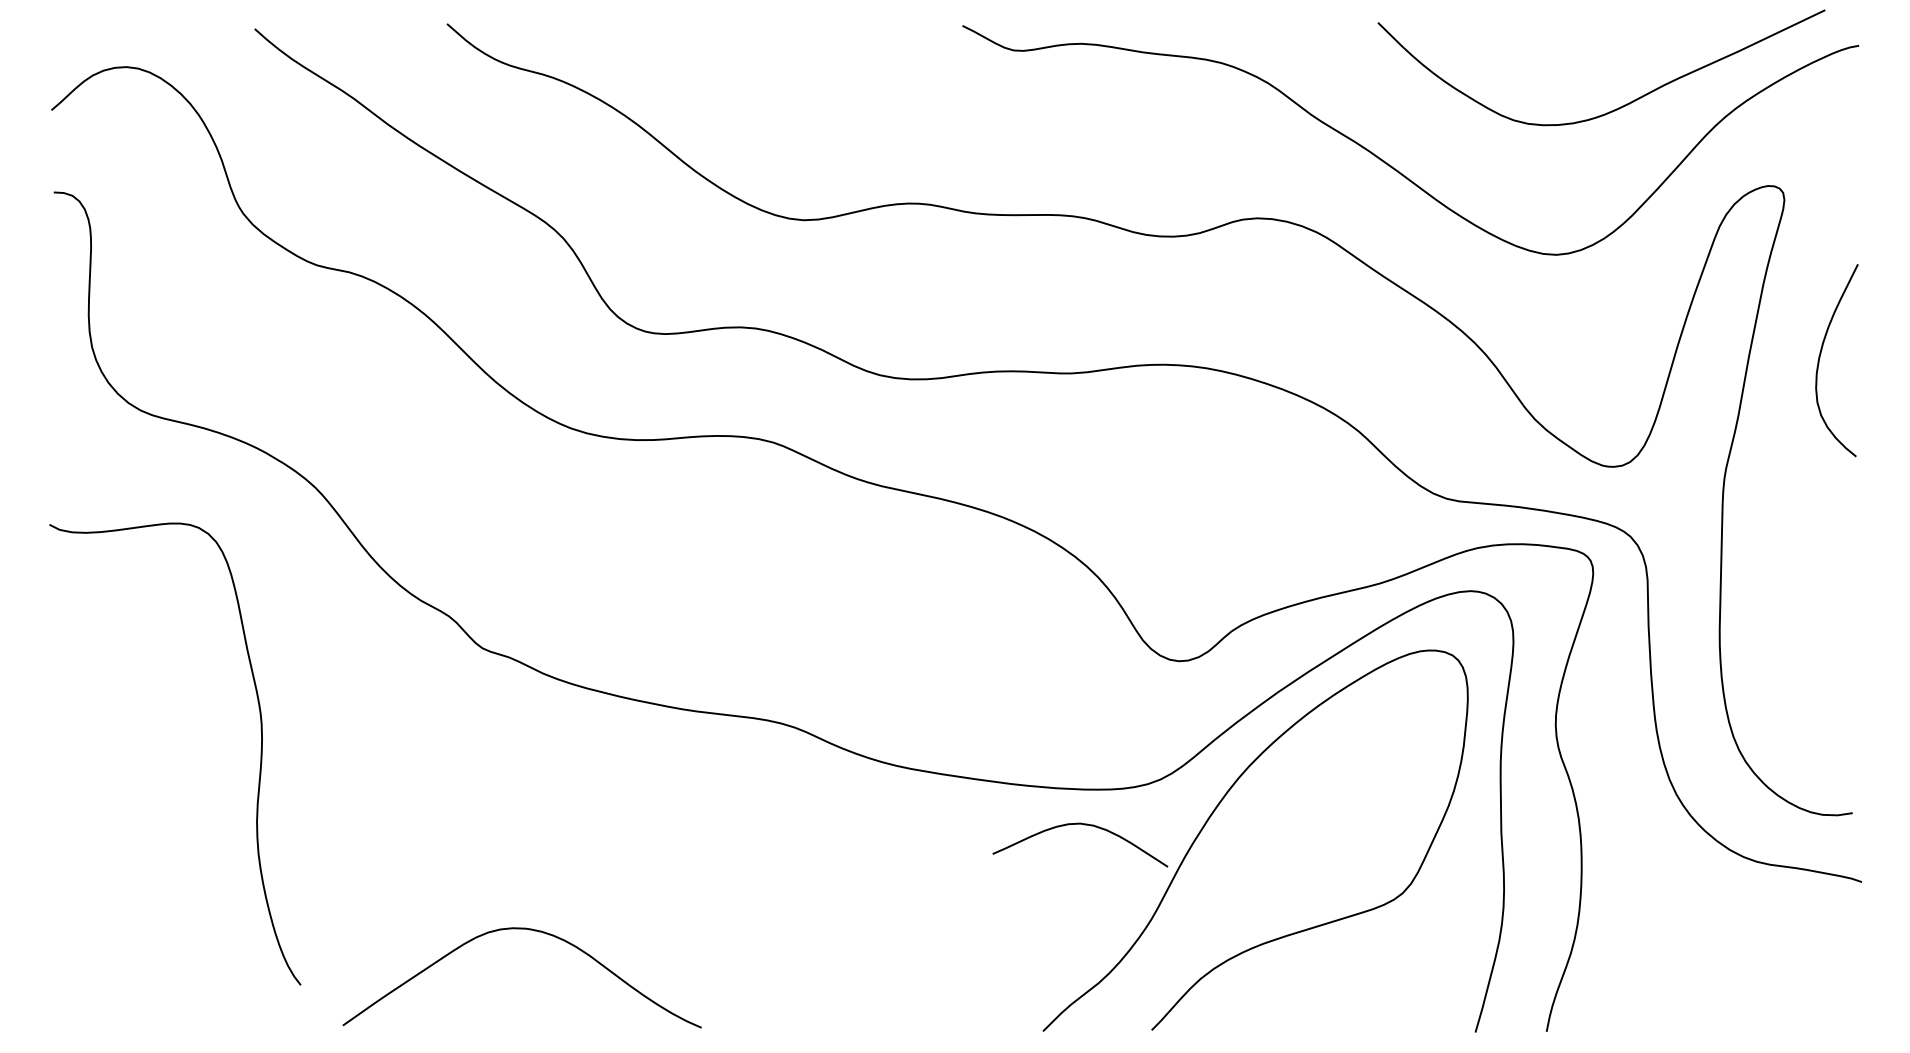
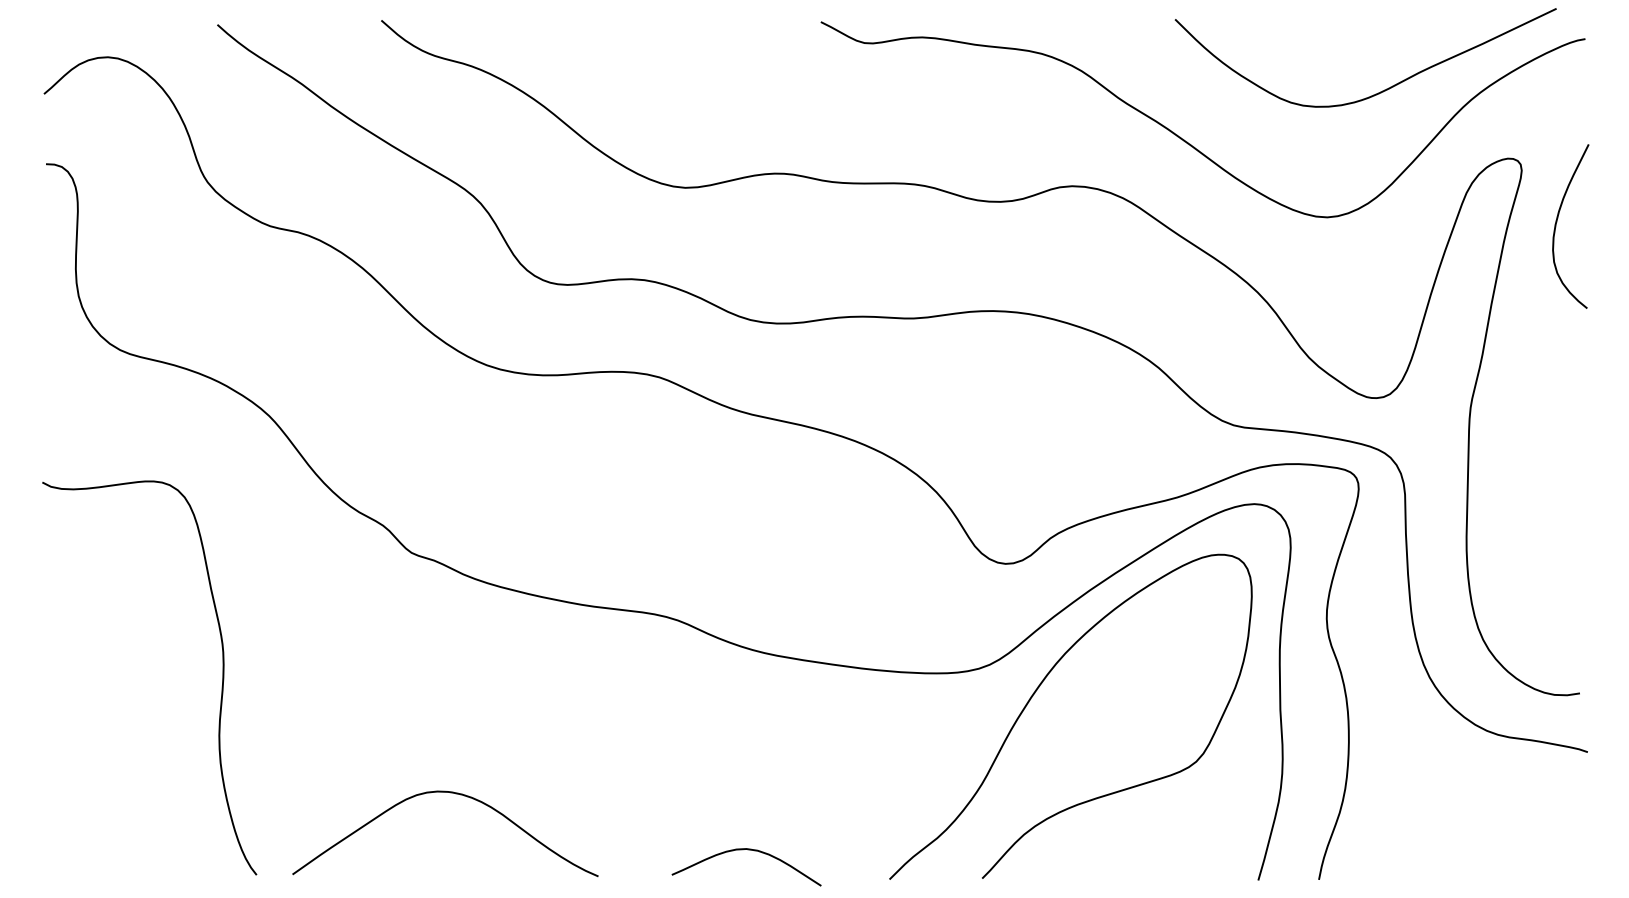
curve: (1820, 358) -> (1556, 224), moved
curve: (260, 753) -> (222, 677), moved
curve: (1084, 825) -> (750, 850), moved

